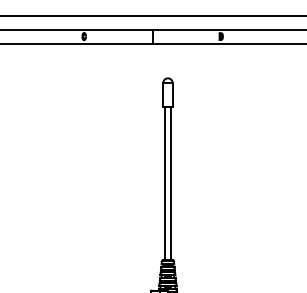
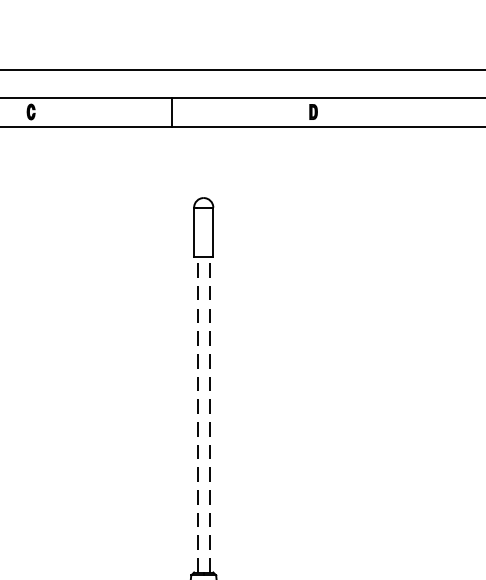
line: (164, 183) -> (196, 414), solid -> dashed
line: (170, 183) -> (209, 414), solid -> dashed

